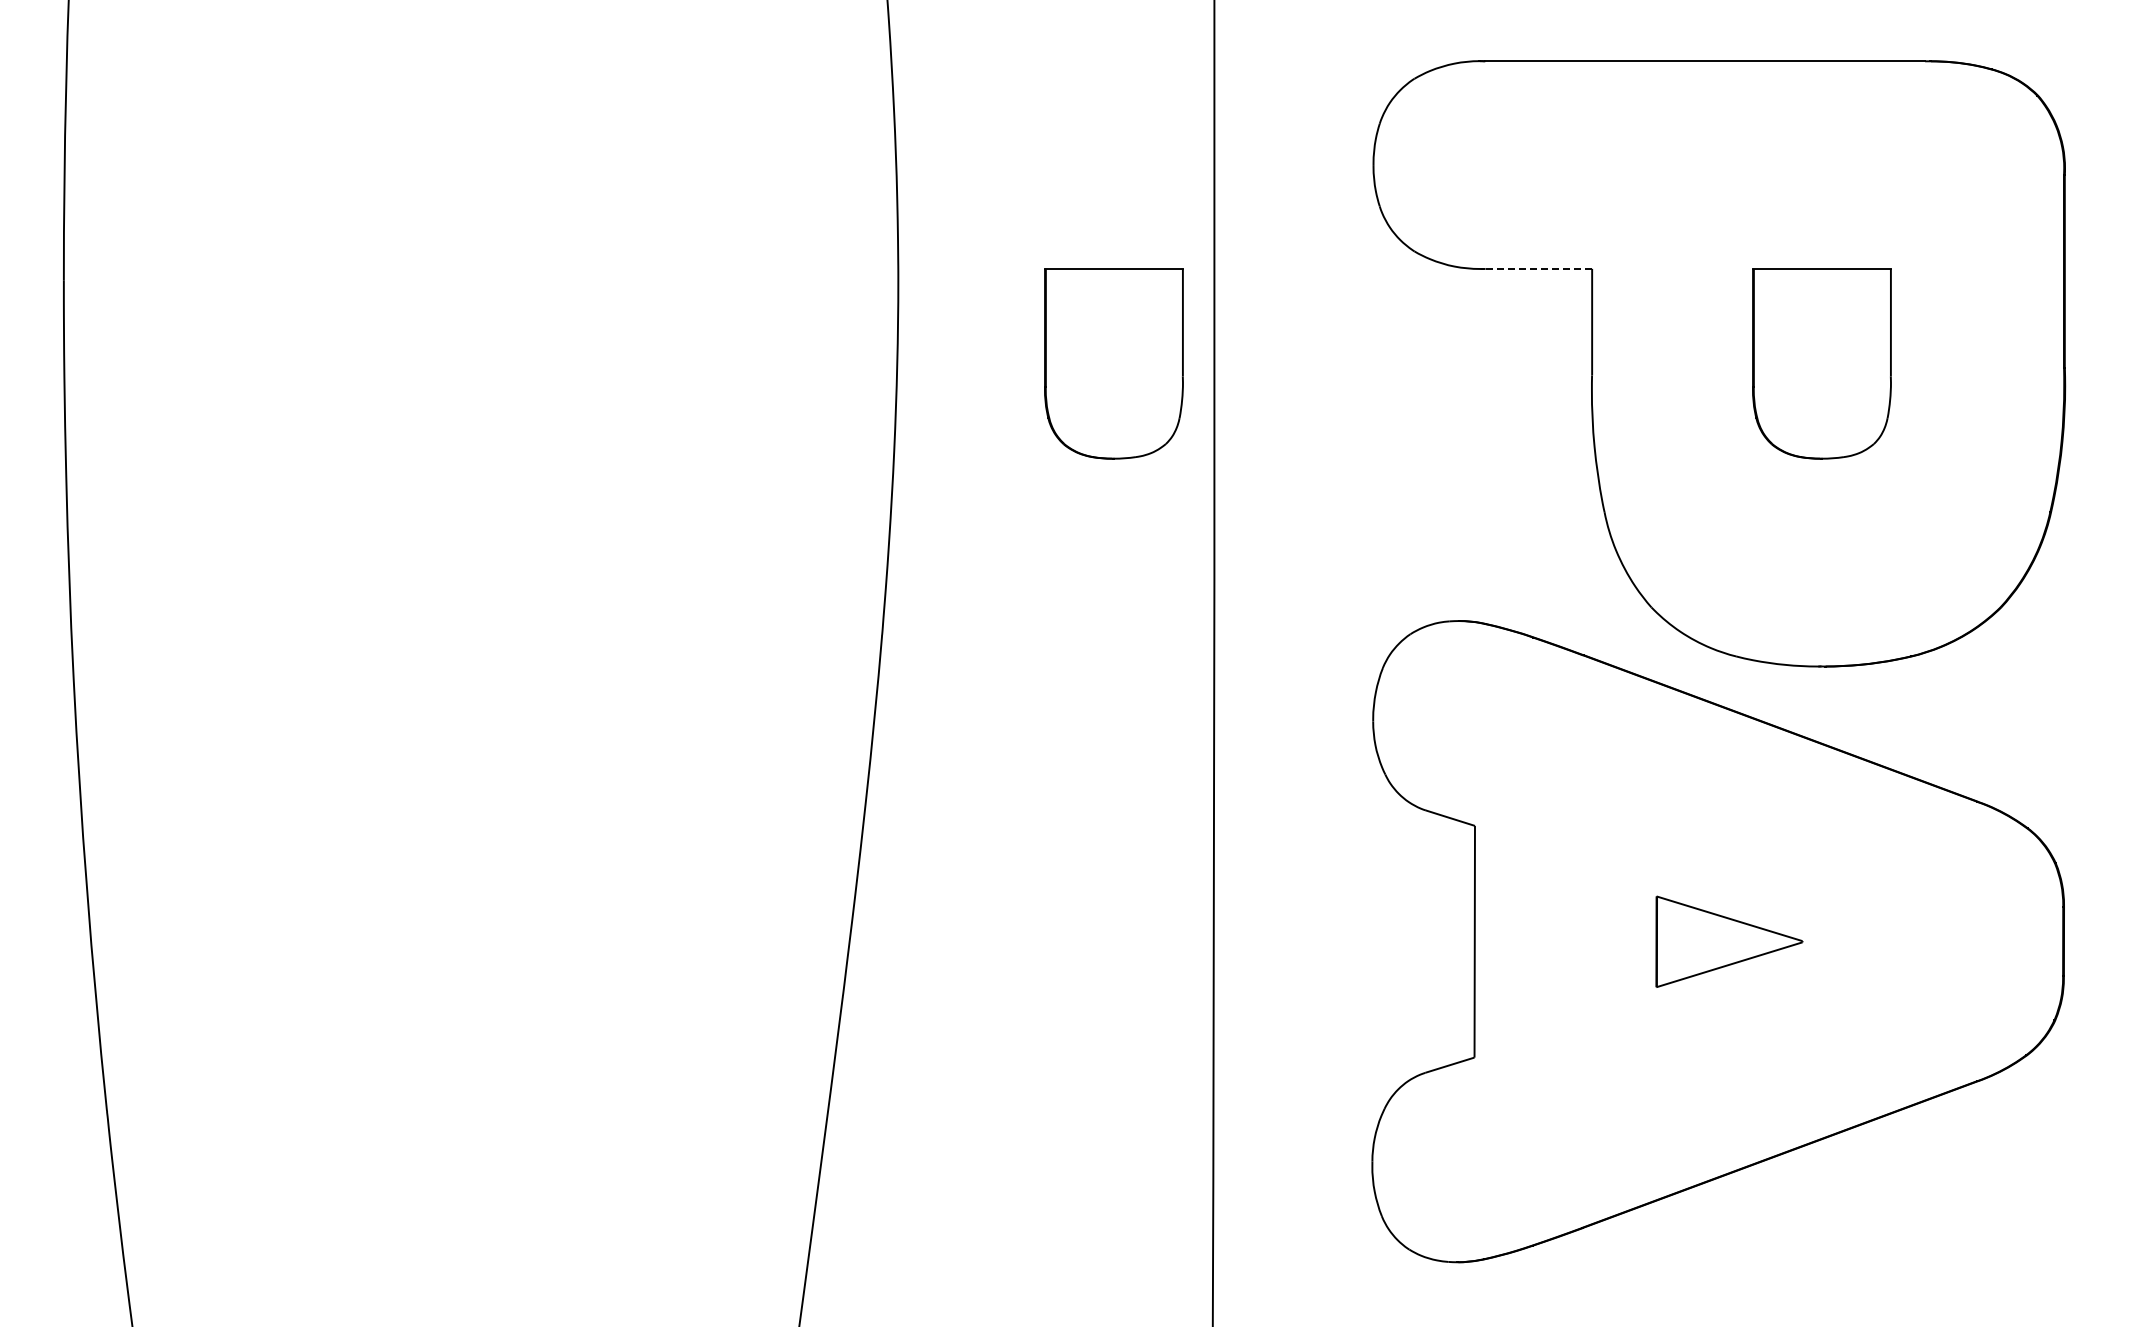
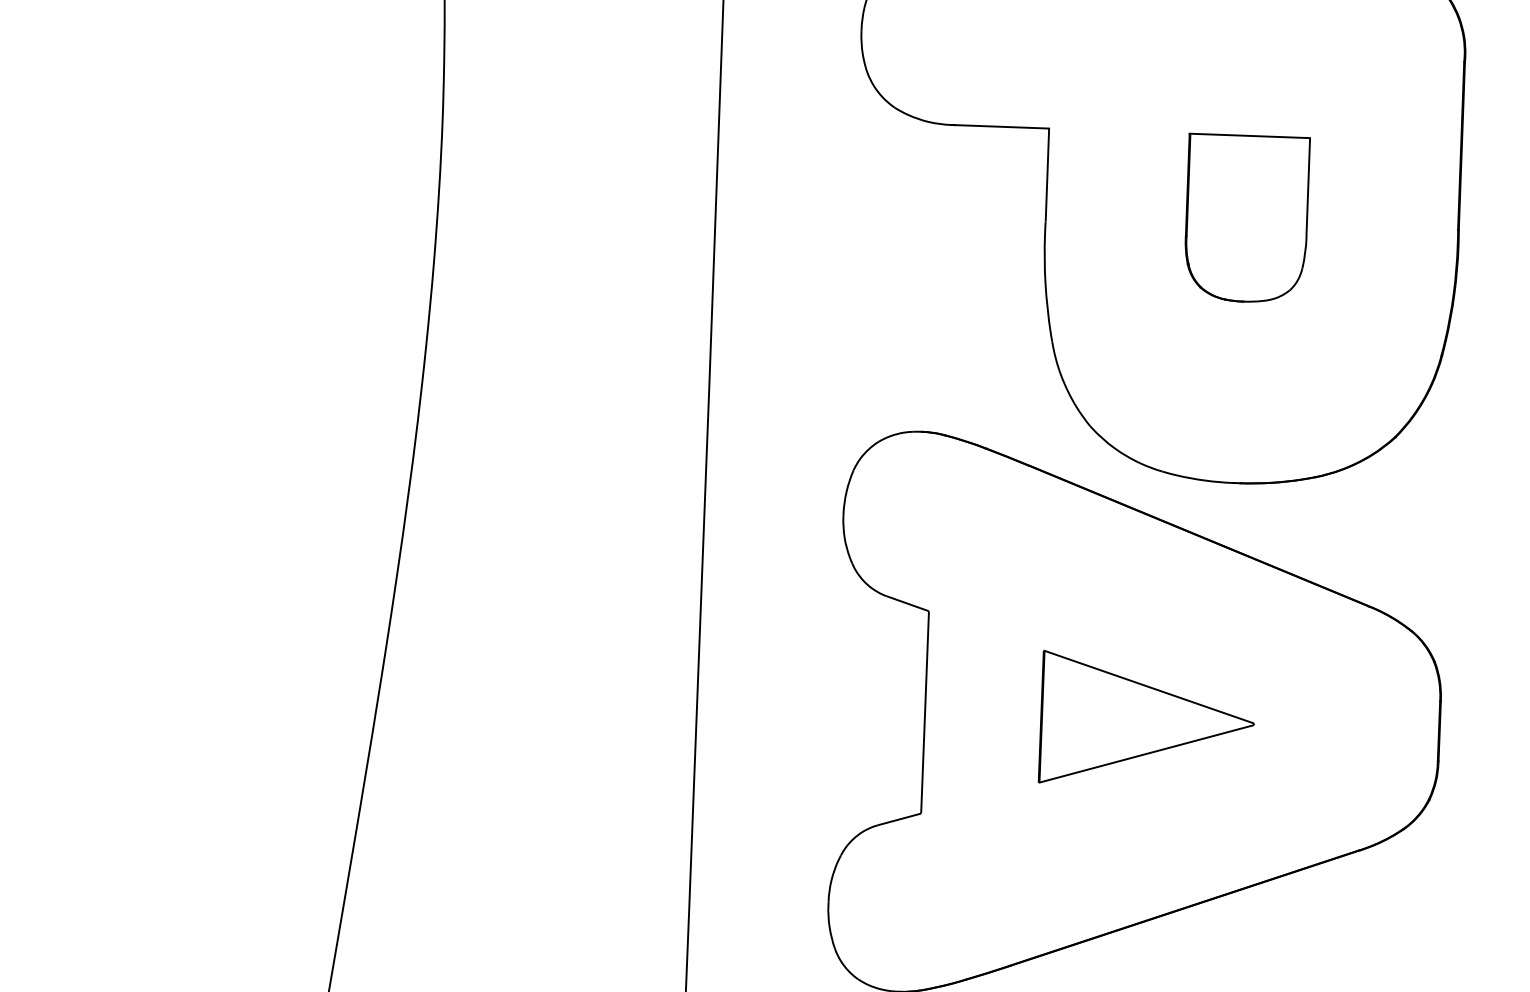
line: (1538, 268) -> (1002, 126), dashed -> solid
part: (1113, 363) -> (628, 195), removed
part: (1729, 941) -> (1147, 720), size x1.67

